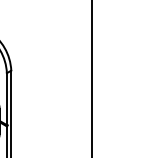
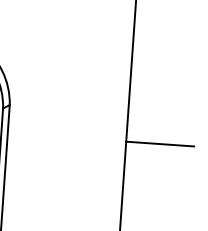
line: (115, 89) -> (160, 143), added

